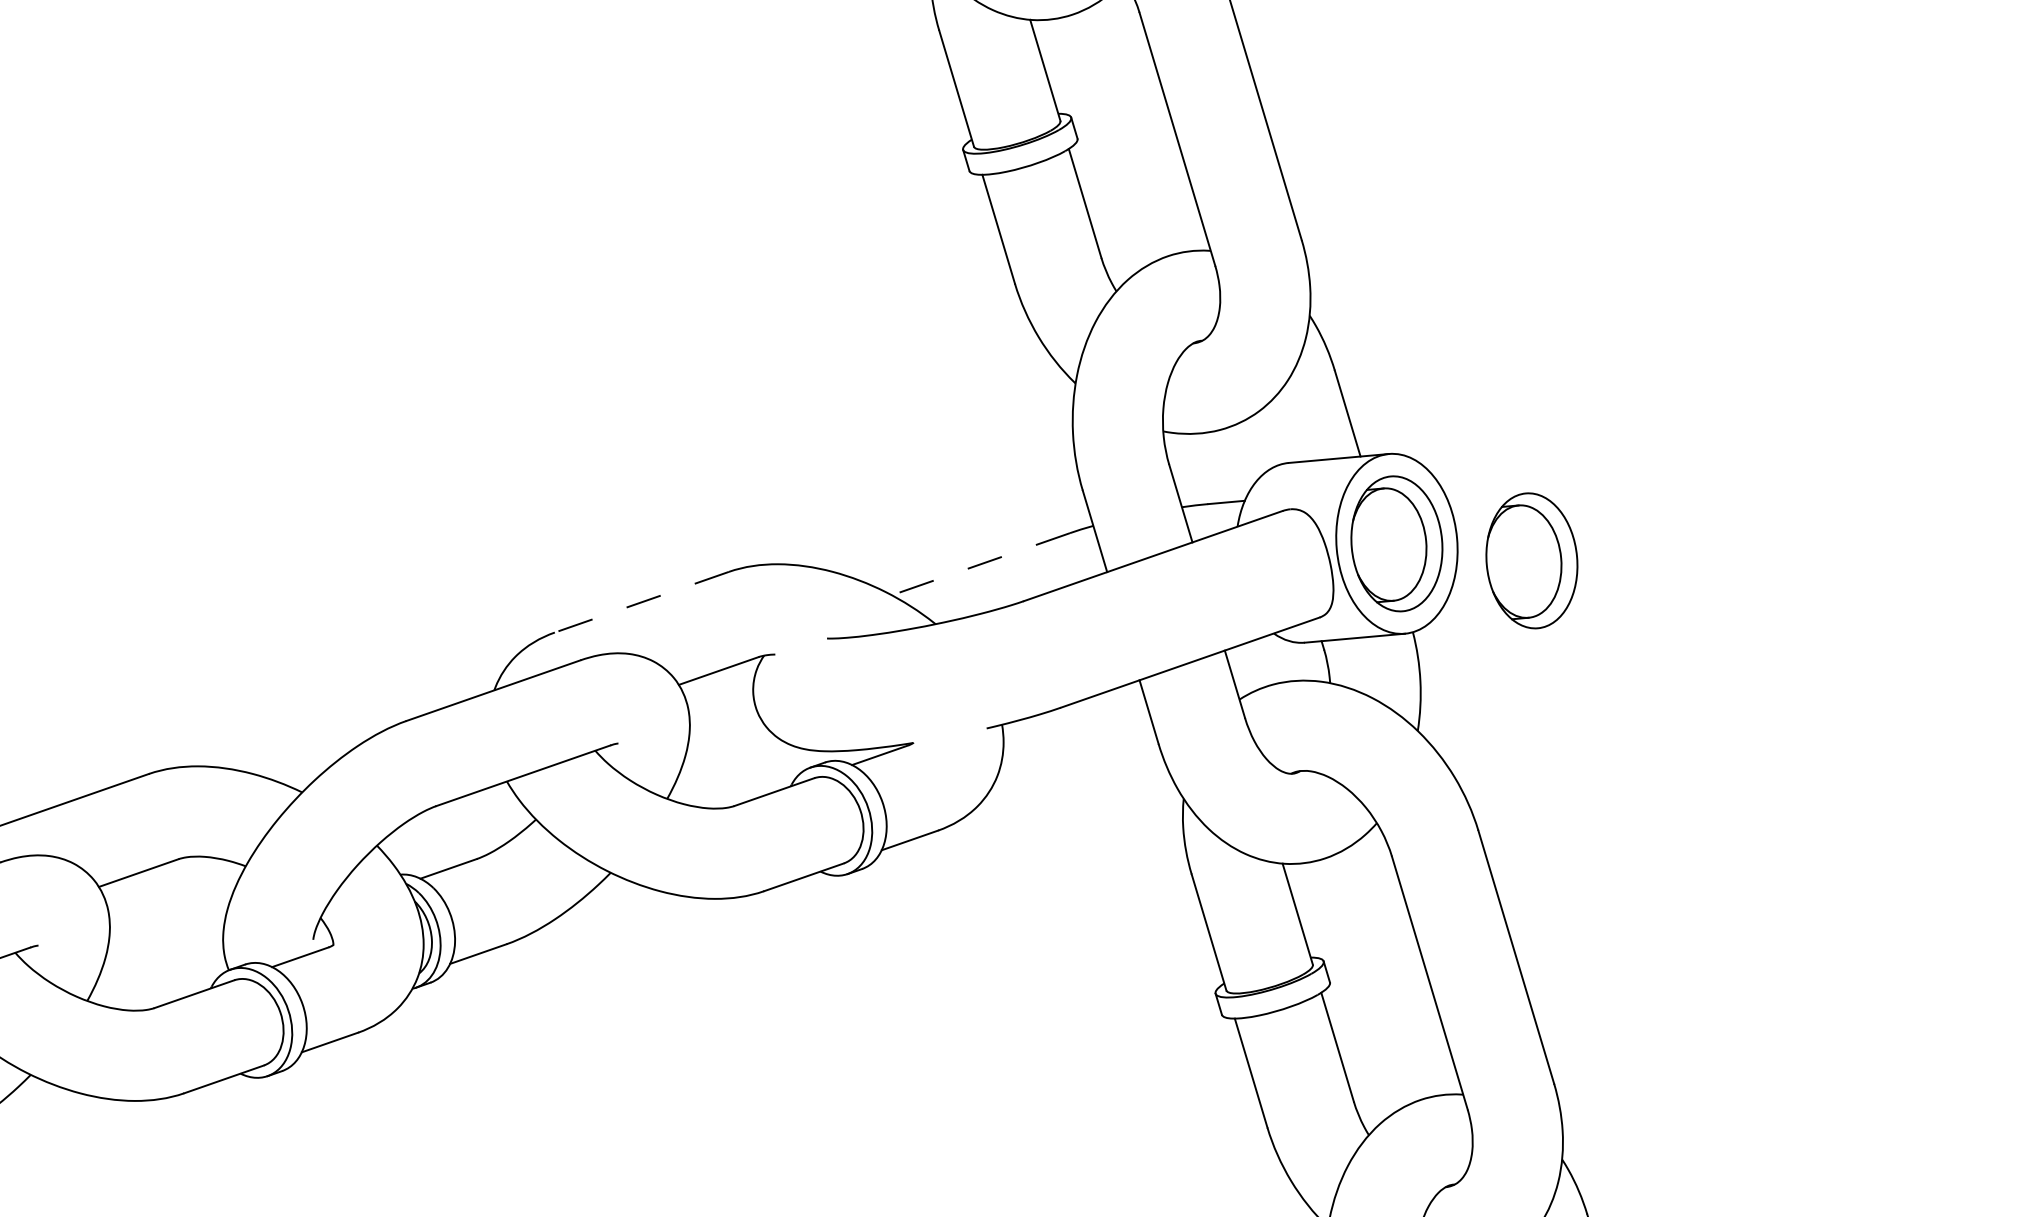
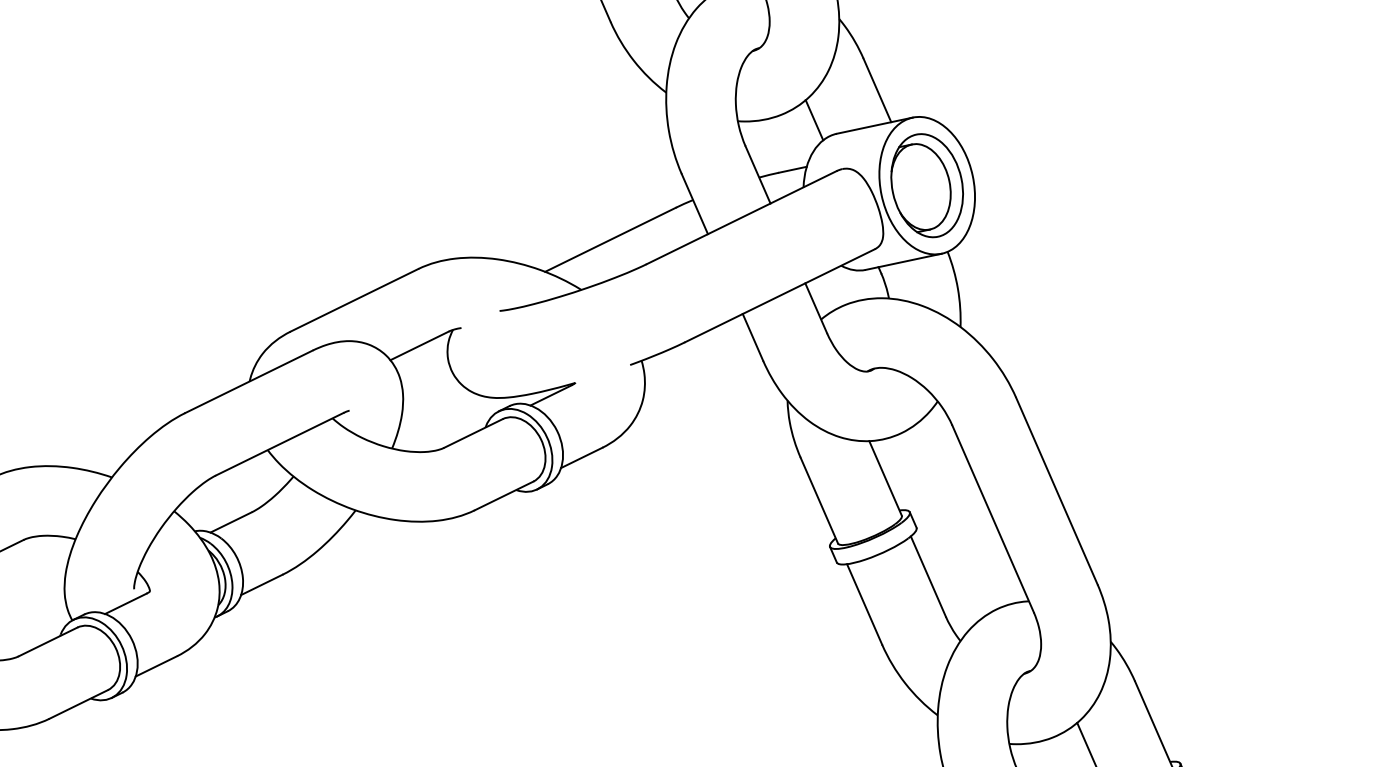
line: (1261, 441) -> (814, 119), added
part: (1531, 560) -> (1031, 185), removed
line: (980, 564) -> (610, 240), dashed -> solid
line: (641, 602) -> (354, 300), dashed -> solid

